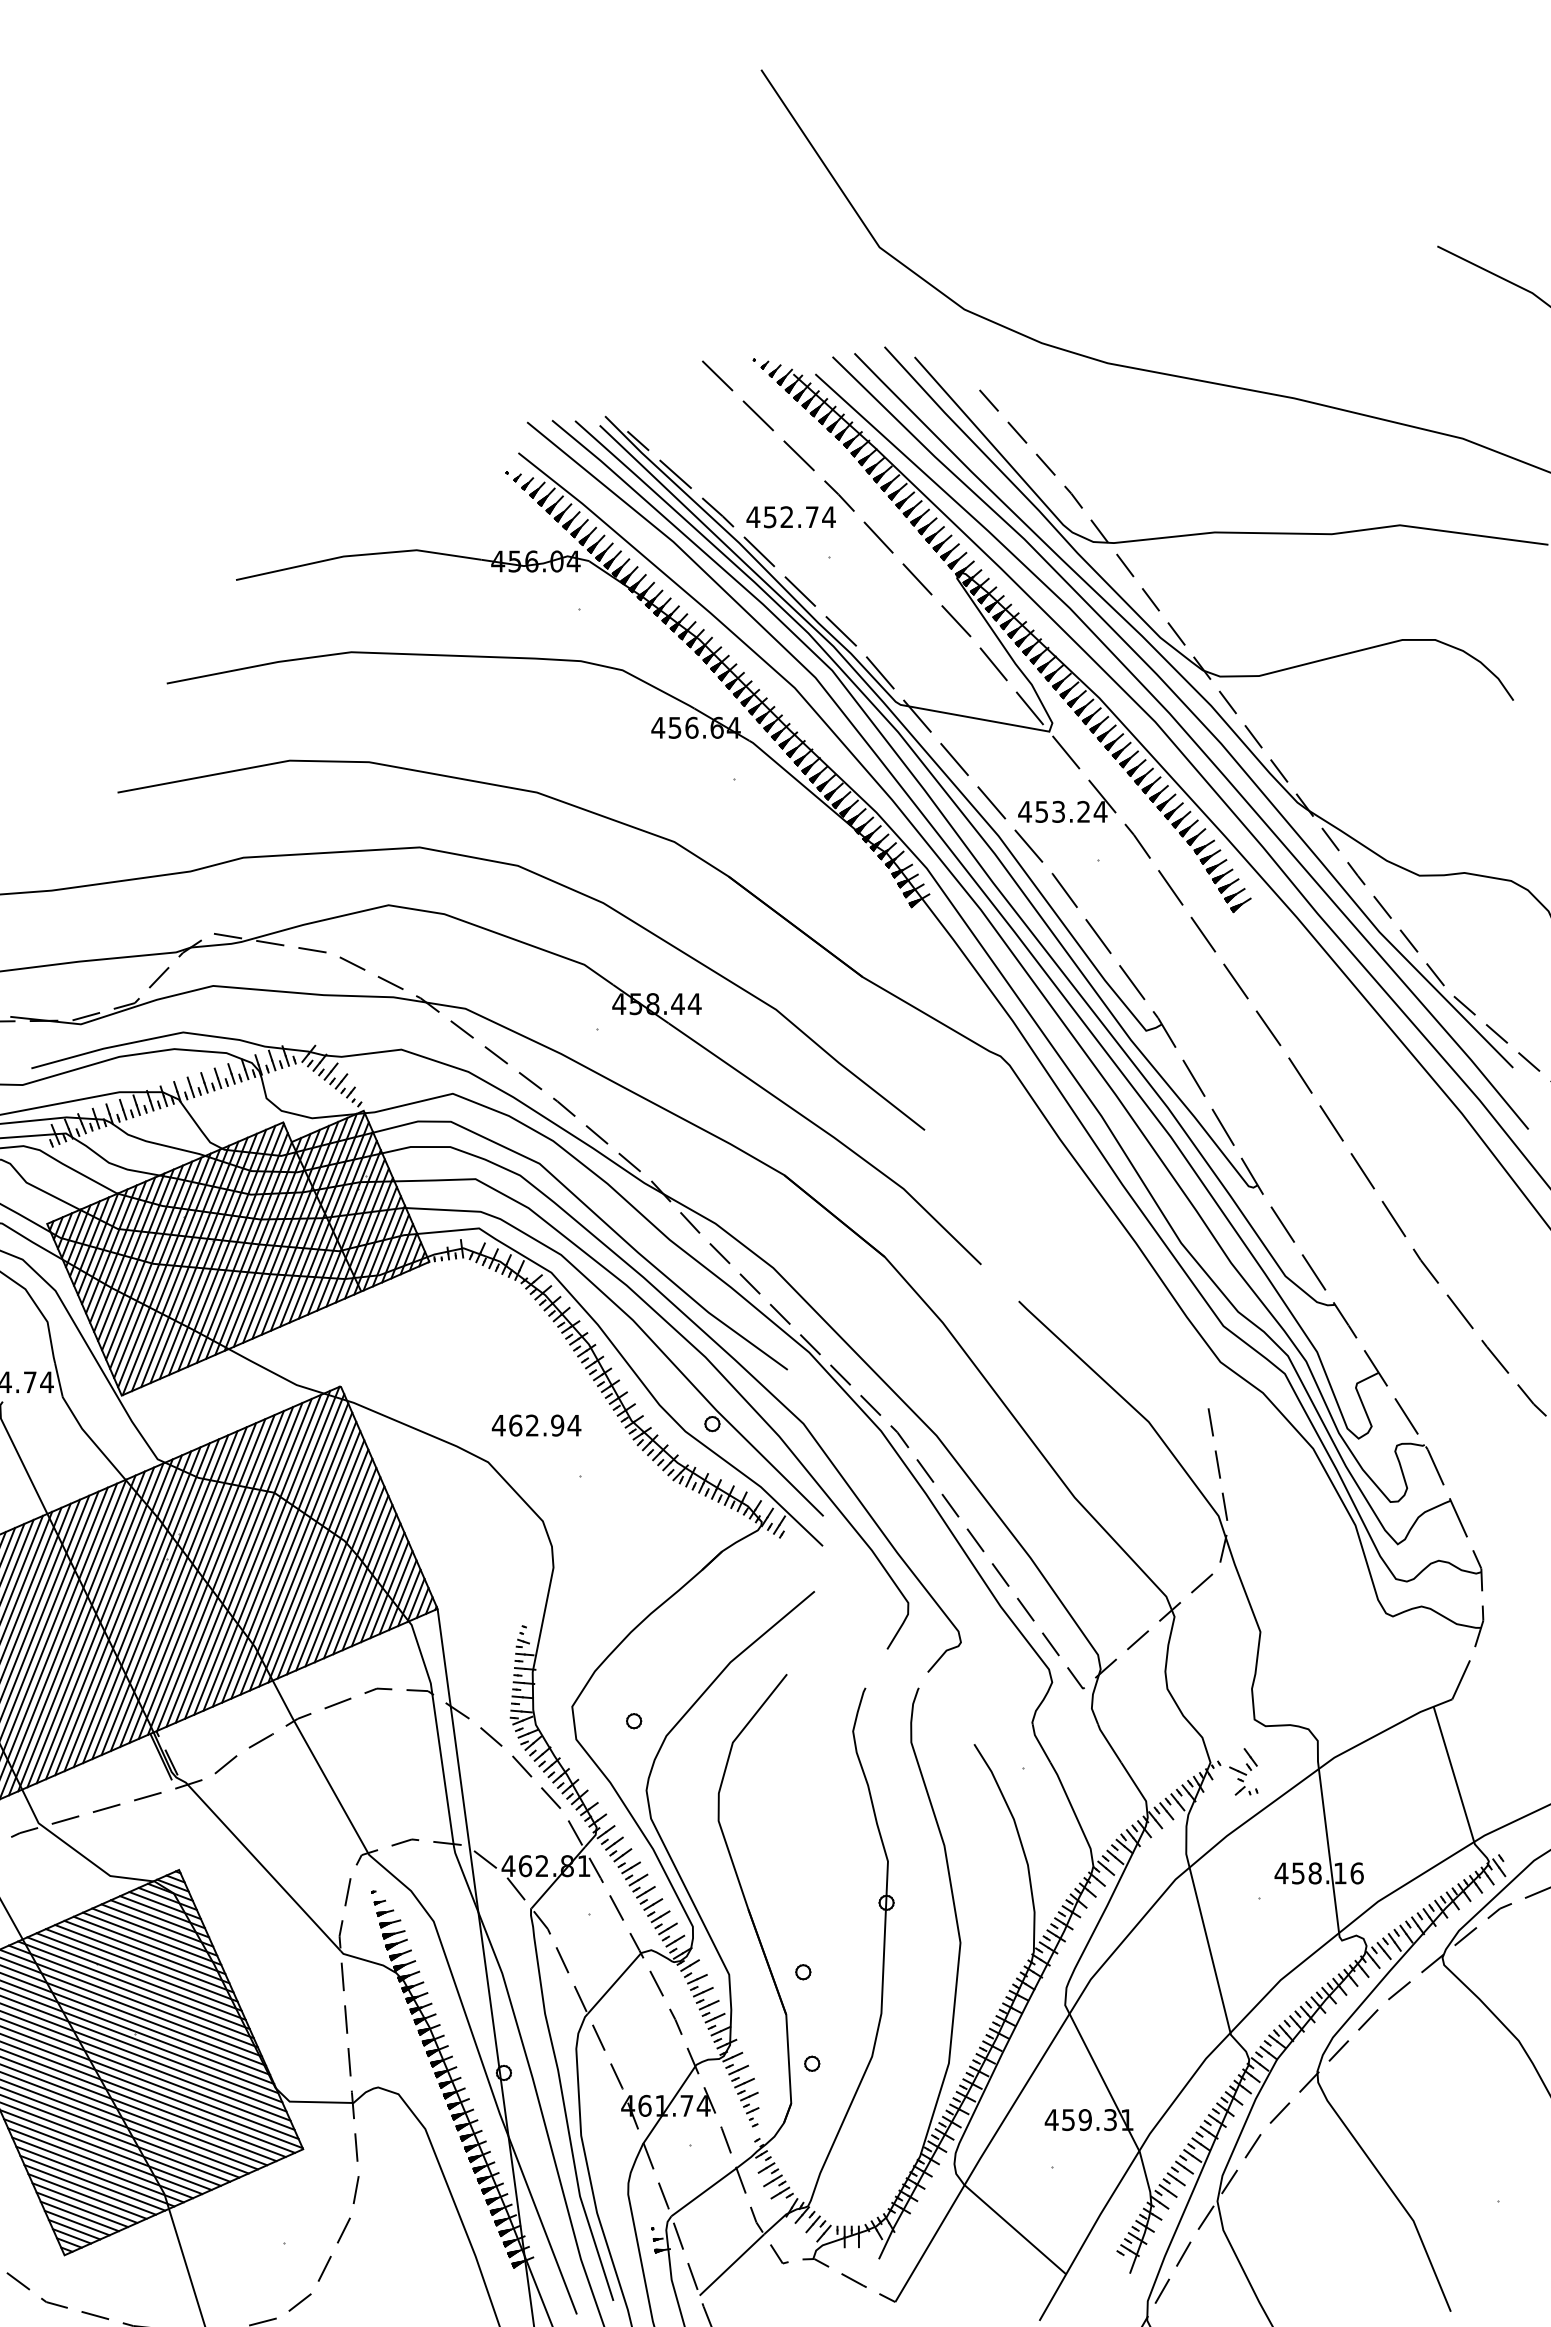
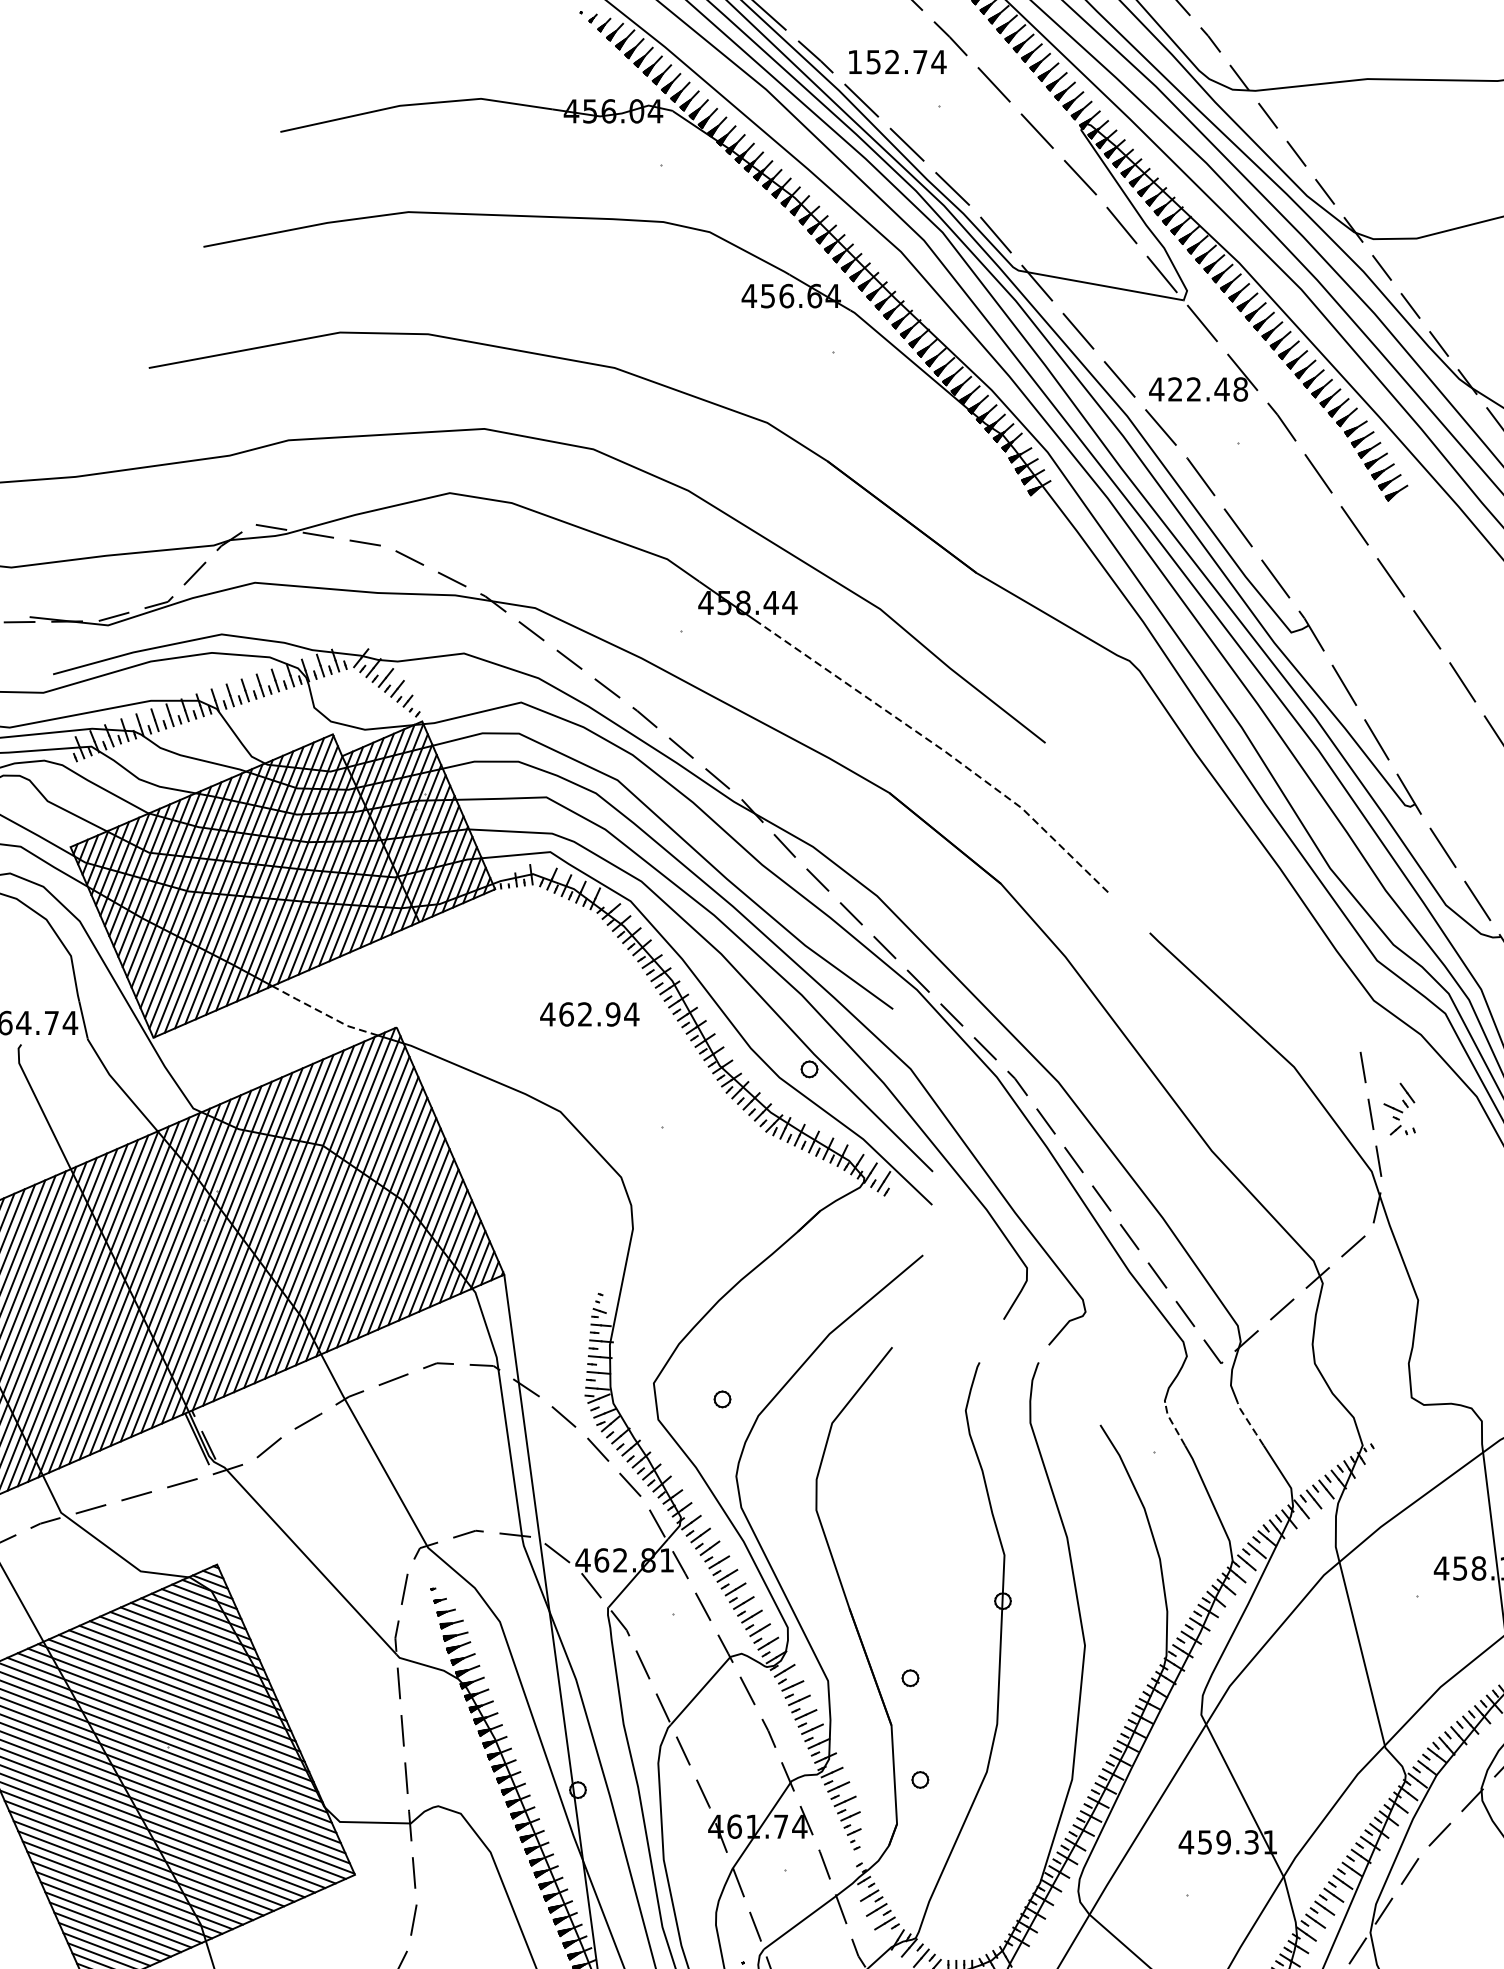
text: (753, 516) -> (855, 61), 452.74 -> 152.74
text: (1071, 811) -> (1208, 389), 453.24 -> 422.48
line: (832, 1136) -> (942, 749), solid -> dashed
line: (274, 1373) -> (323, 1013), solid -> dashed
text: (536, 1425) -> (589, 1014), moved
line: (1039, 1742) -> (1172, 1423), solid -> dashed
line: (1108, 1743) -> (1249, 1424), solid -> dashed
part: (1243, 1771) -> (1399, 1108), moved

